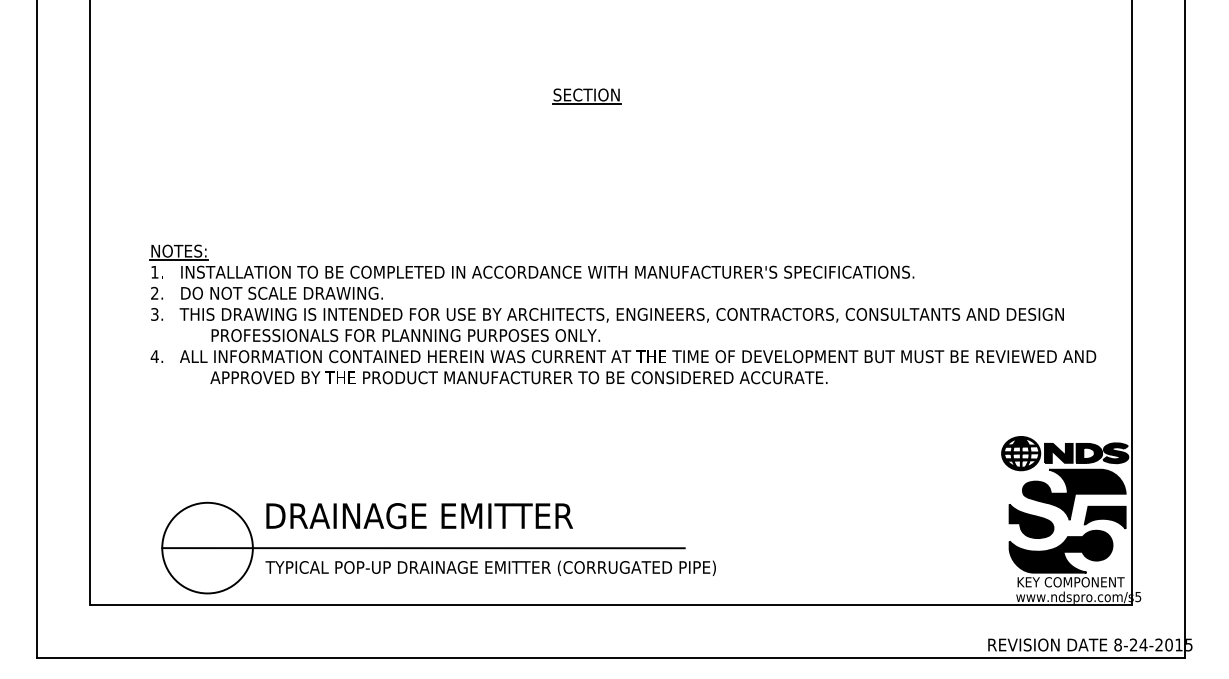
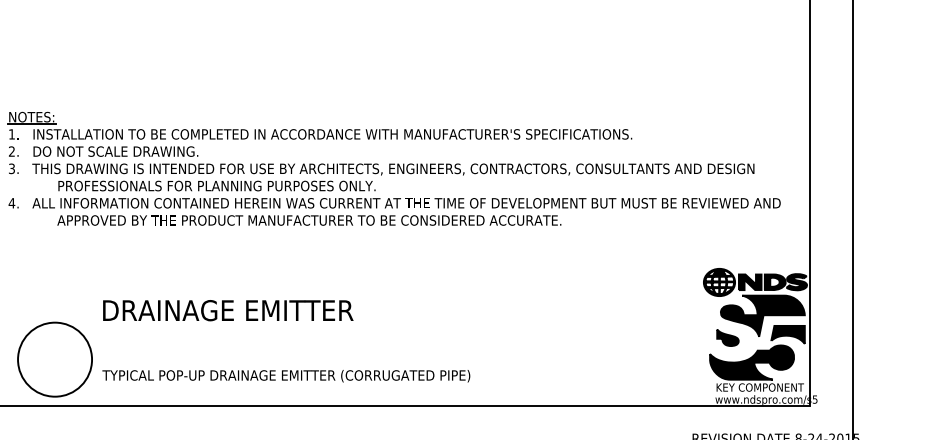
text: (419, 516) -> (228, 310), moved
part: (1031, 521) -> (727, 337), size x0.6
line: (423, 548) -> (231, 359), removed

